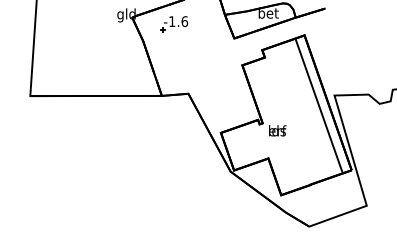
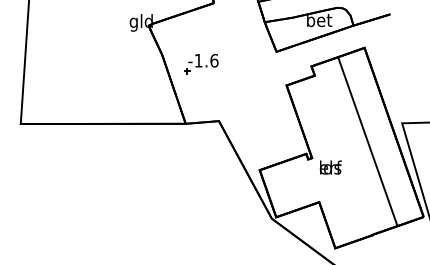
part: (174, 24) -> (201, 64), moved
line: (318, 106) -> (366, 142), moved

